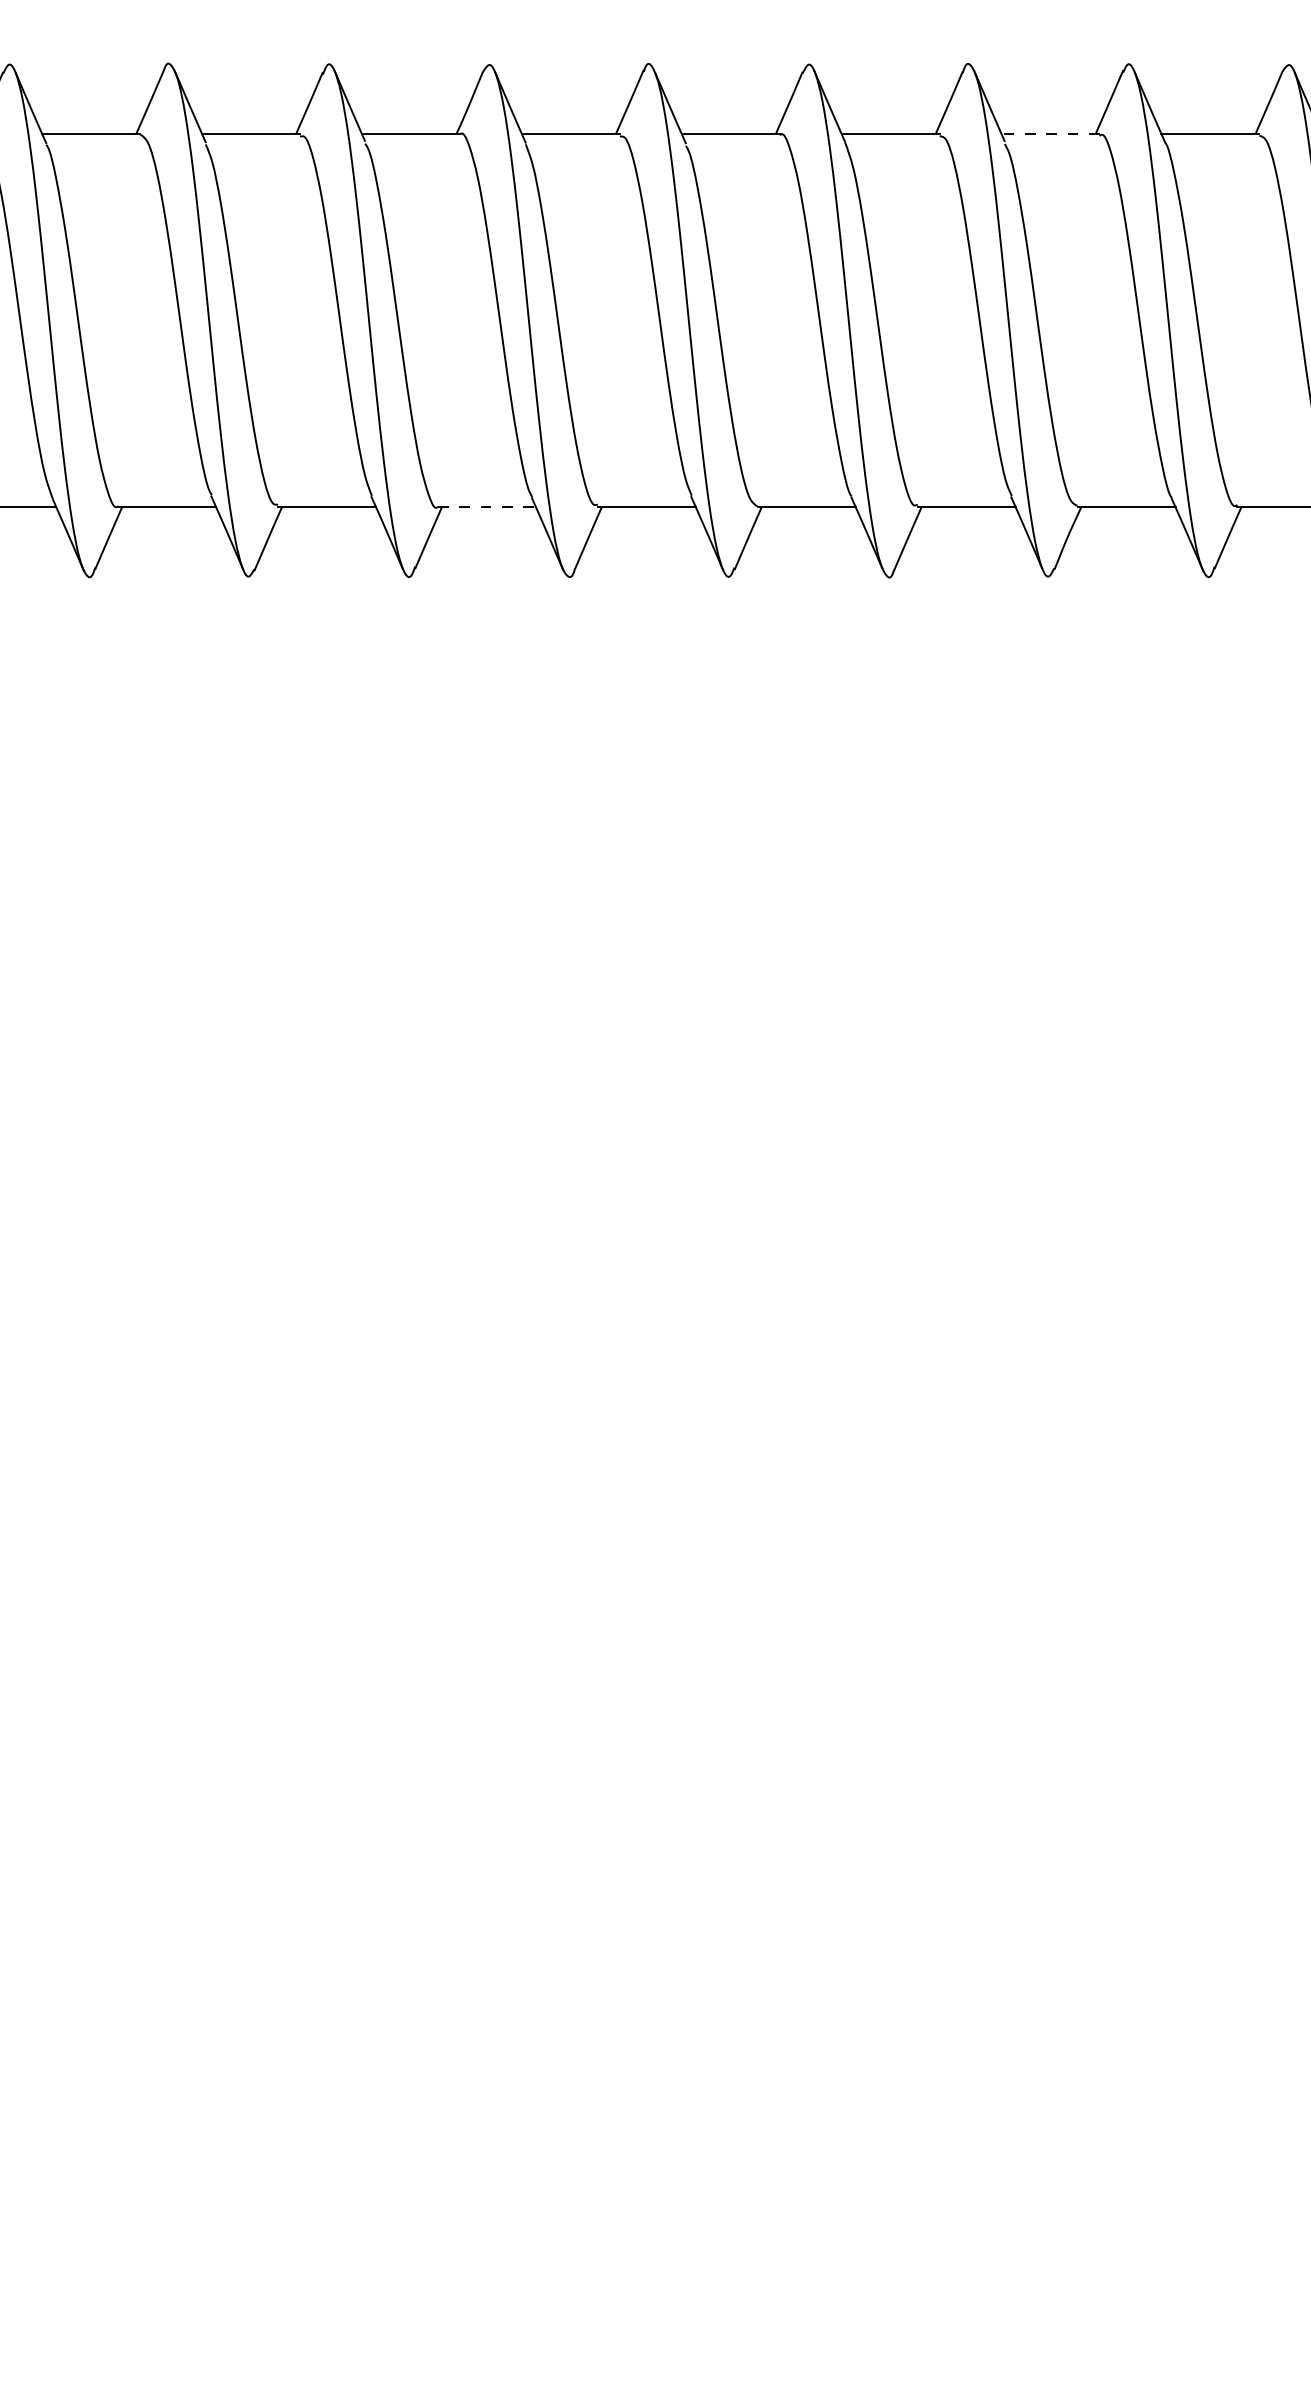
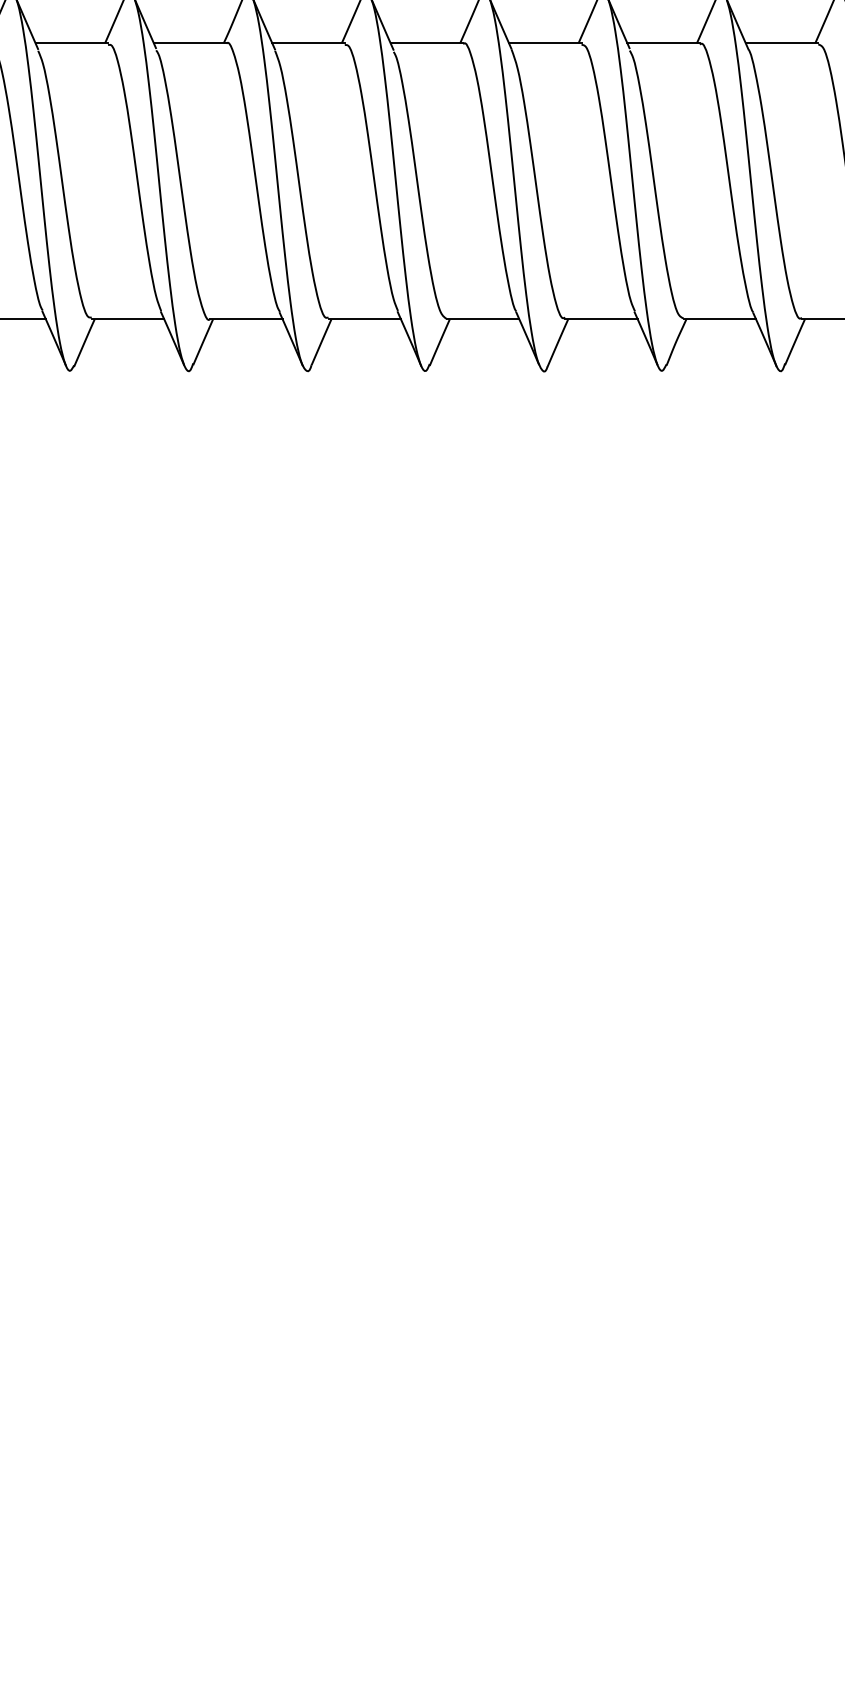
line: (1050, 134) -> (663, 43), dashed -> solid
line: (486, 507) -> (246, 319), dashed -> solid

